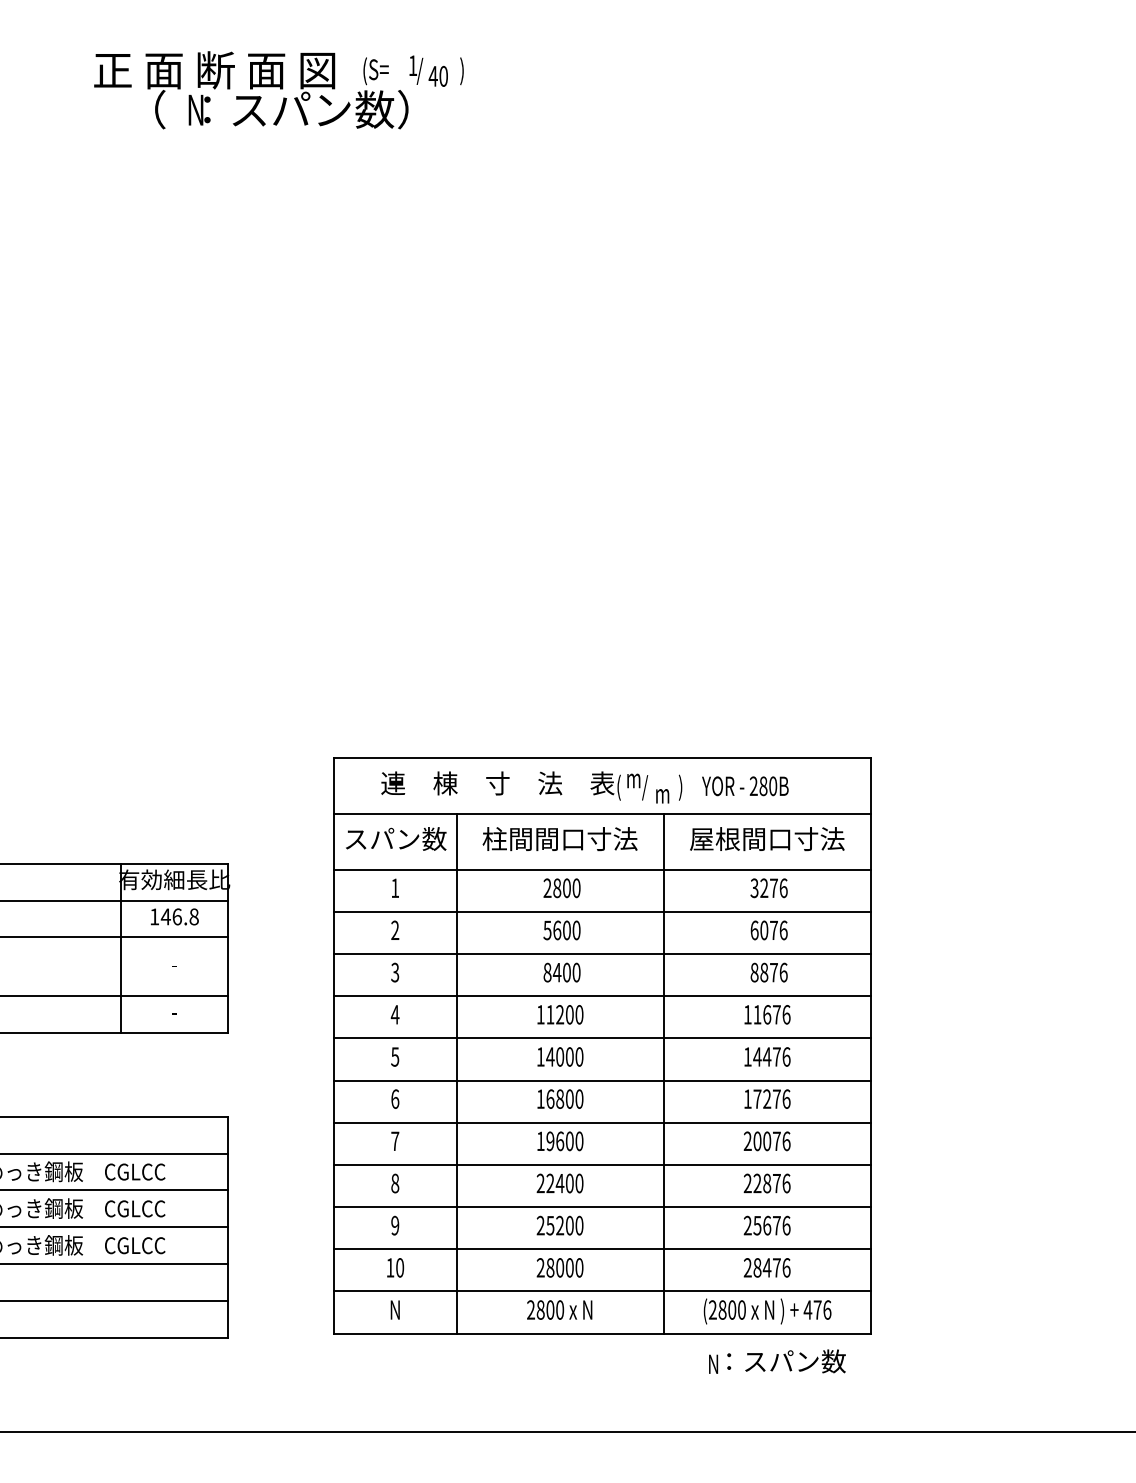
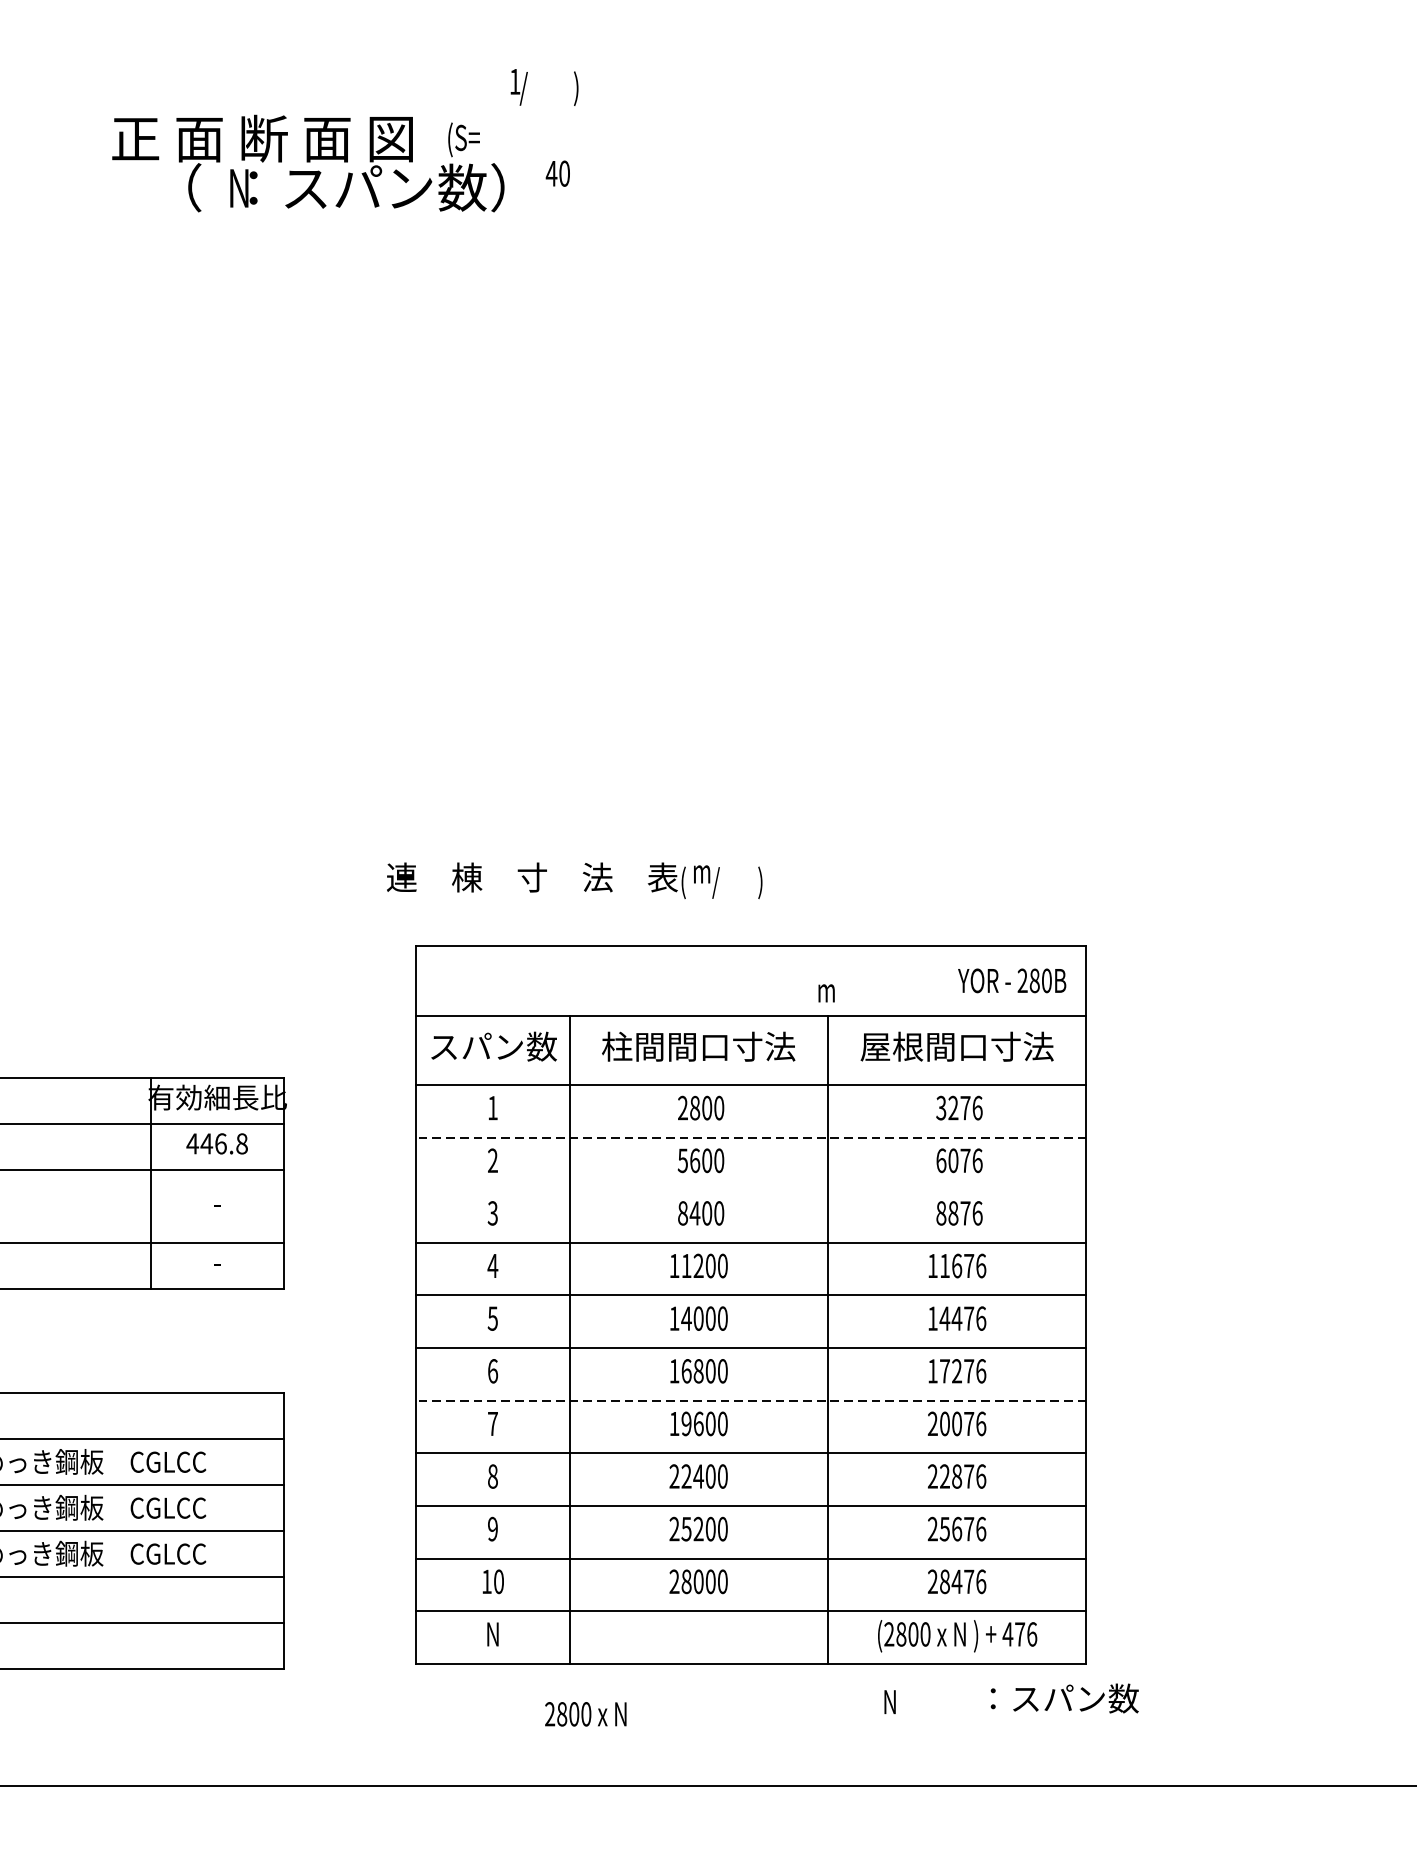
text: (437, 76) -> (556, 173), moved
text: (251, 90) -> (308, 163), moved
text: (531, 785) -> (574, 880), moved
text: (745, 786) -> (1012, 981), moved
line: (601, 911) -> (750, 1137), solid -> dashed
text: (154, 916) -> (192, 1143), 146.8 -> 446.8
line: (601, 954) -> (750, 1190), removed
line: (601, 1122) -> (750, 1400), solid -> dashed
text: (559, 1309) -> (585, 1713), moved
text: (786, 1361) -> (1064, 1698), moved

